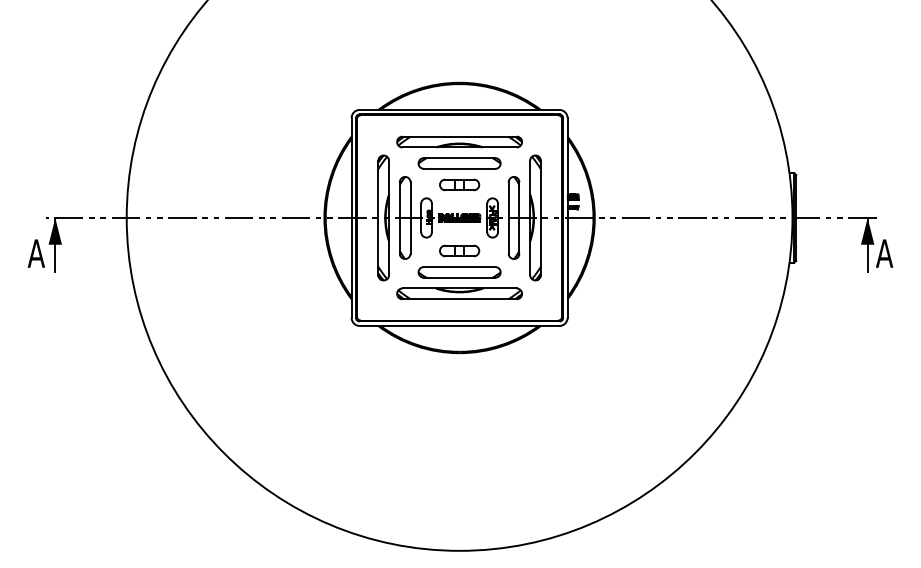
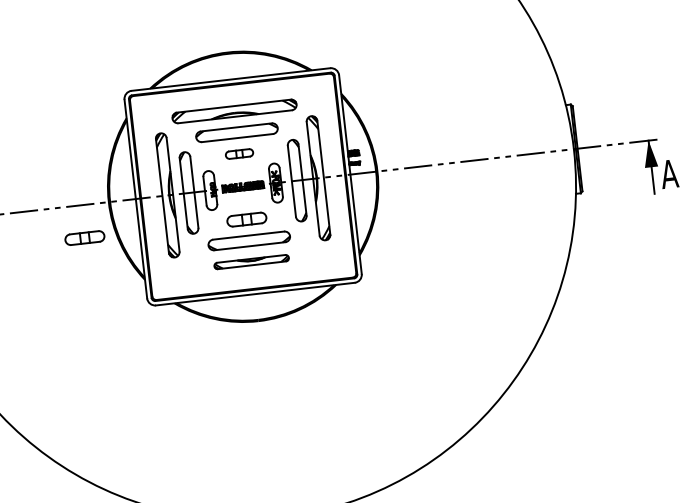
part: (459, 184) -> (239, 153), size x0.7
part: (296, 250) -> (84, 237), added
part: (459, 293) -> (251, 261), size x0.6

